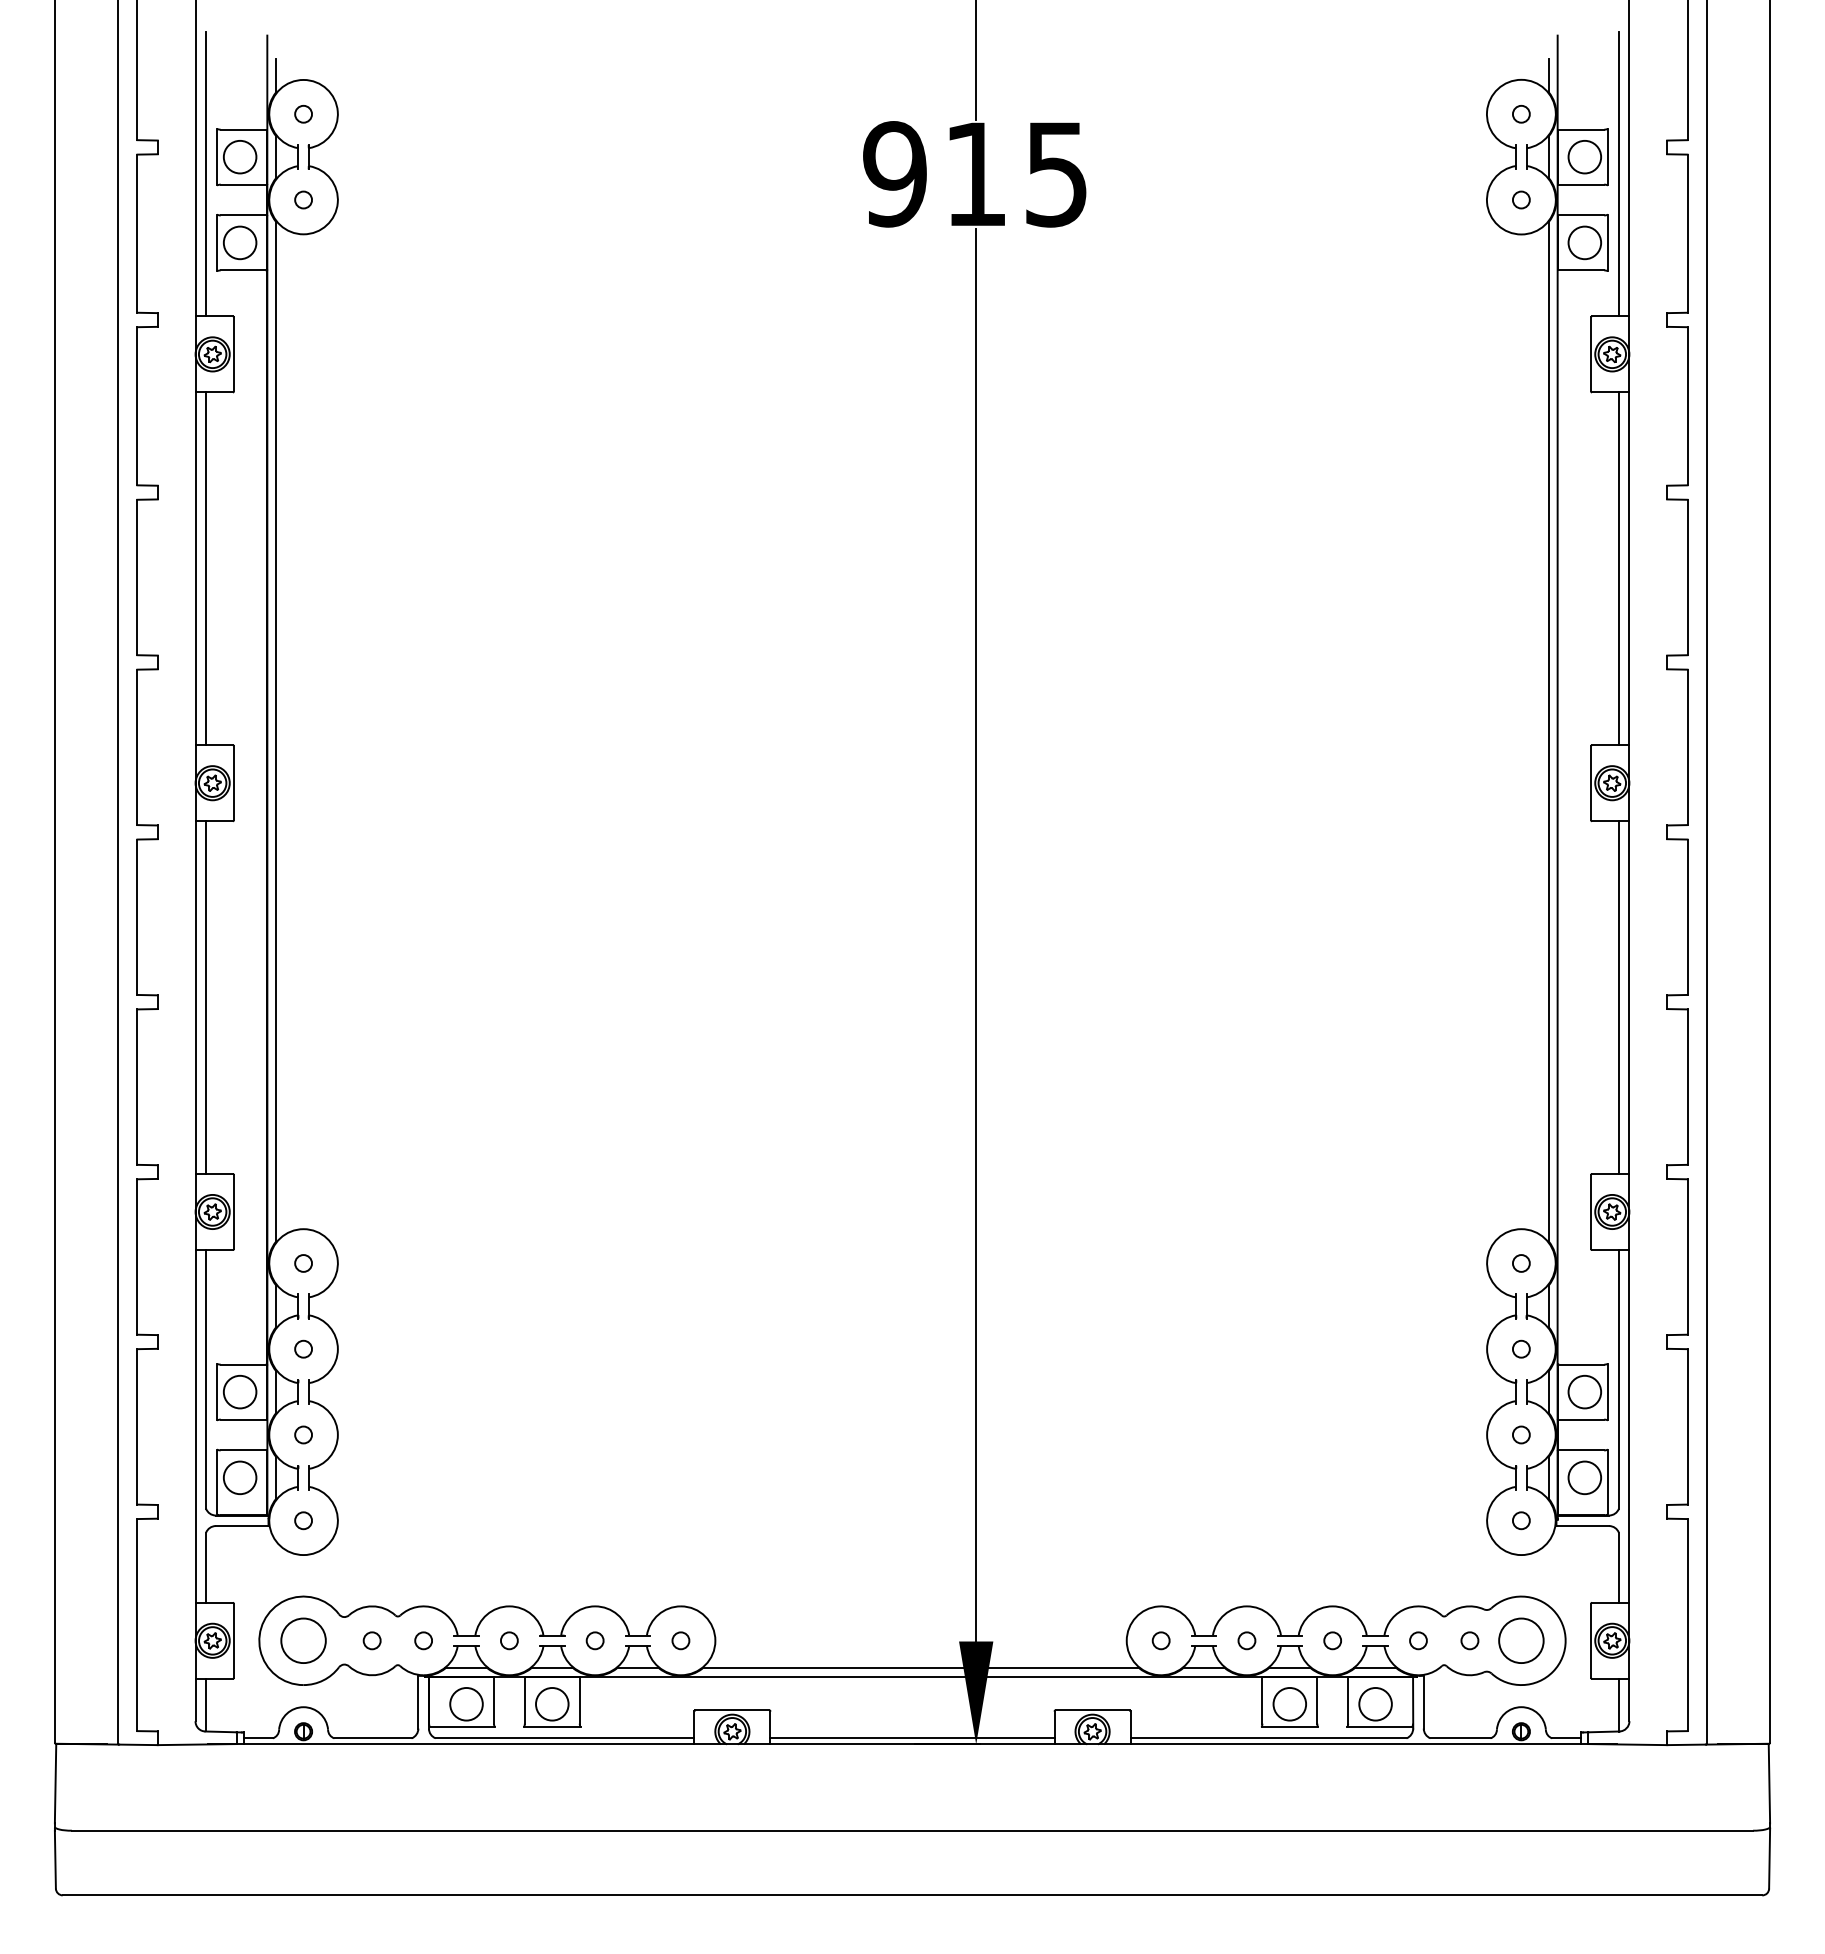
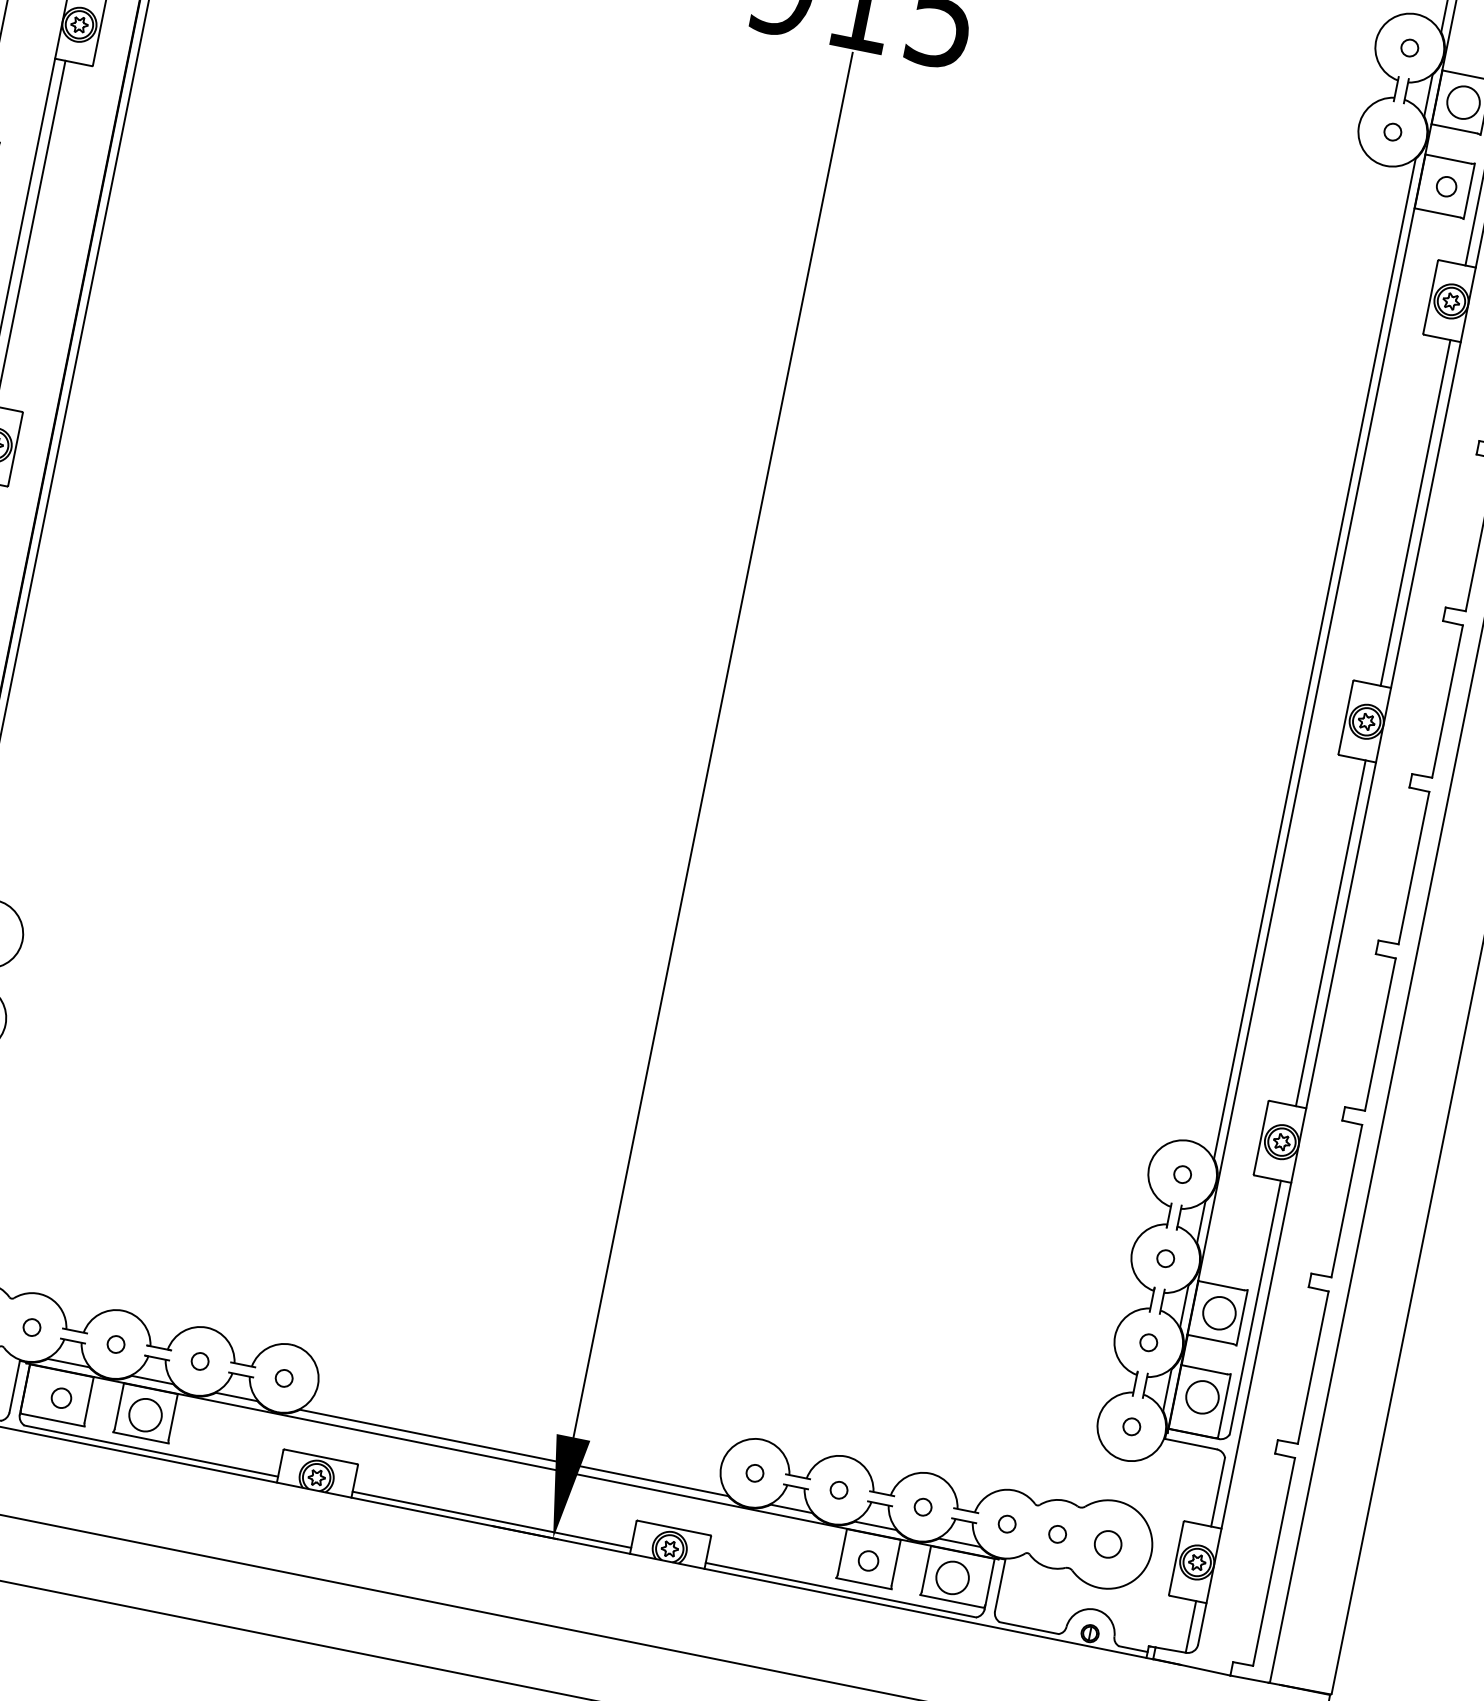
circle: (1584, 242) -> (1446, 186), size x0.6
circle: (1521, 1640) -> (1108, 1544), size x0.6
circle: (466, 1704) -> (61, 1398), size x0.6
circle: (1289, 1704) -> (868, 1561), size x0.6

